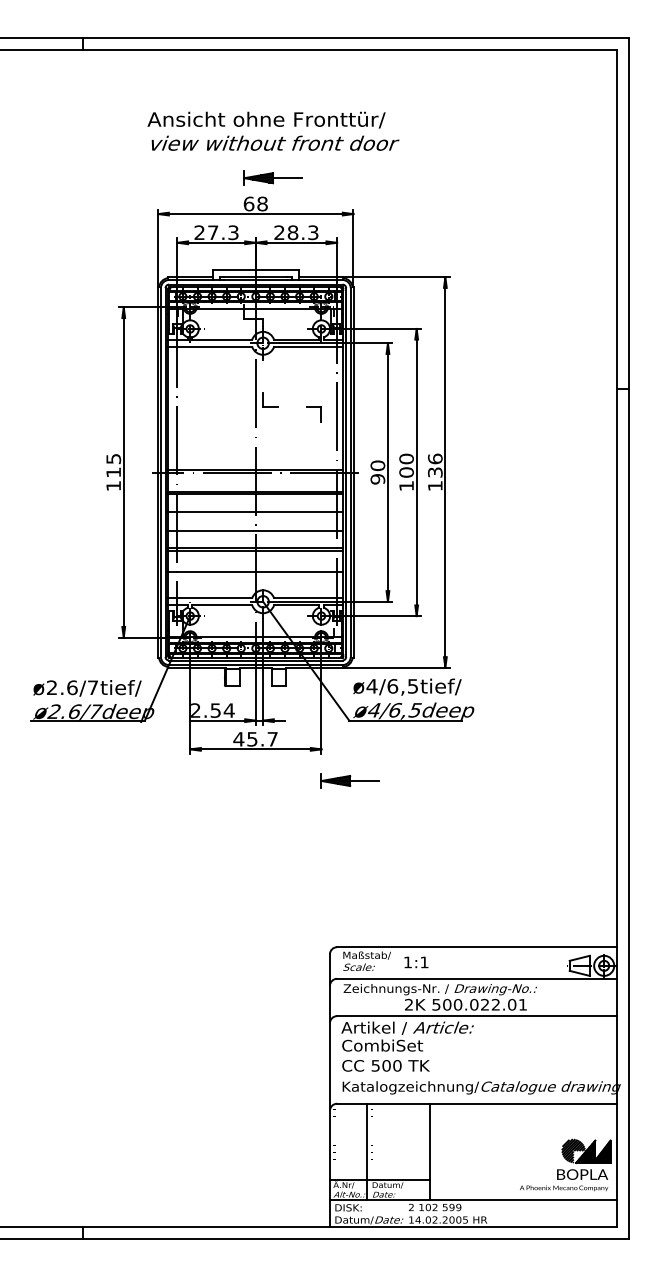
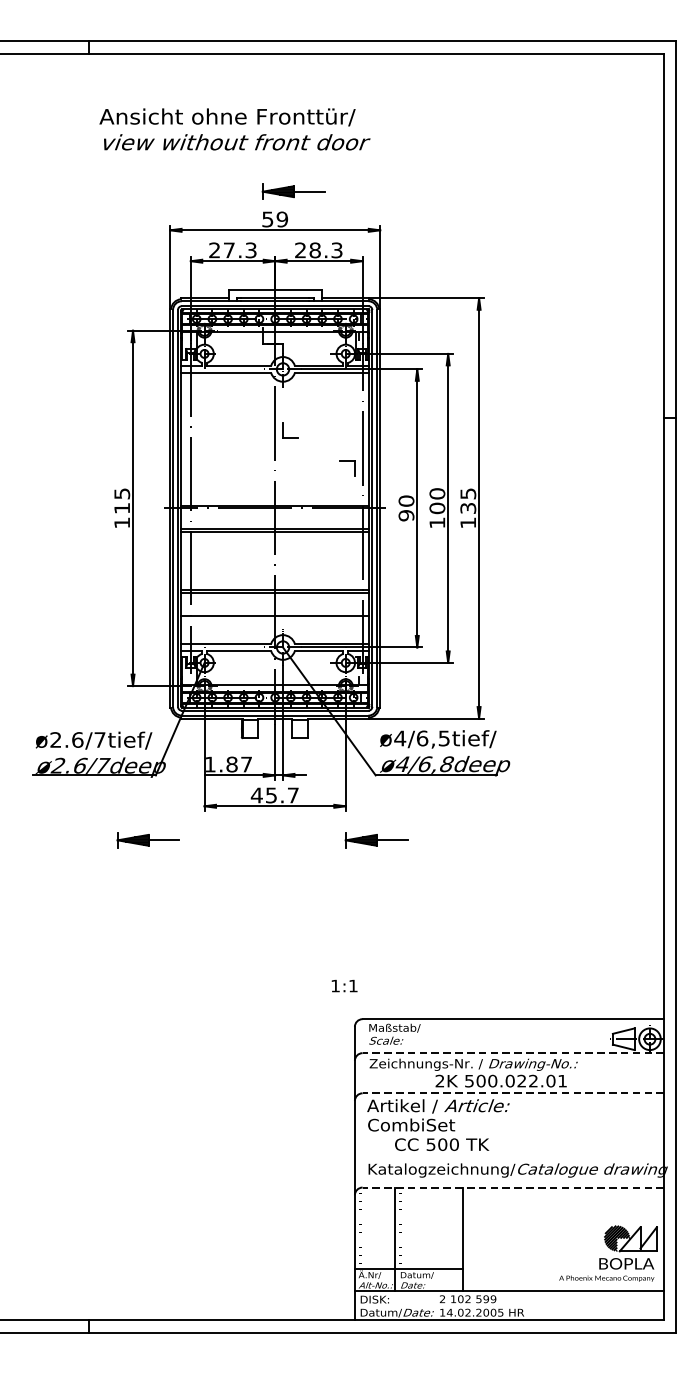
text: (273, 130) -> (234, 128), moved
text: (255, 203) -> (274, 218), 68 -> 59
part: (313, 407) -> (346, 461), moved
text: (435, 458) -> (468, 493), 136 -> 135
line: (255, 512) -> (274, 551), removed
line: (255, 530) -> (274, 570), removed
text: (415, 709) -> (446, 763), ø4/6,5deep -> ø4/6,8deep
text: (212, 710) -> (228, 764), 2.54 -> 1.87
part: (137, 780) -> (147, 839), added
text: (416, 962) -> (344, 986), moved
line: (477, 978) -> (513, 1052), solid -> dashed
line: (477, 1016) -> (513, 1093), solid -> dashed
text: (385, 1065) -> (441, 1144), moved
line: (477, 1103) -> (513, 1187), solid -> dashed
hatch: (593, 1151) -> (638, 1238), removed

